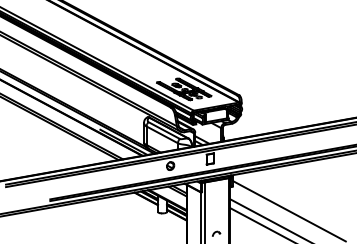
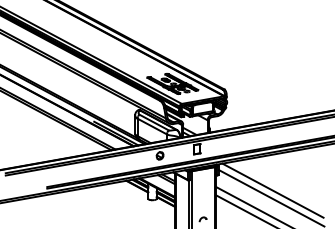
line: (290, 203) -> (272, 190), added

